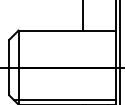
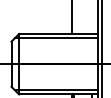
line: (64, 36) -> (56, 38), added

